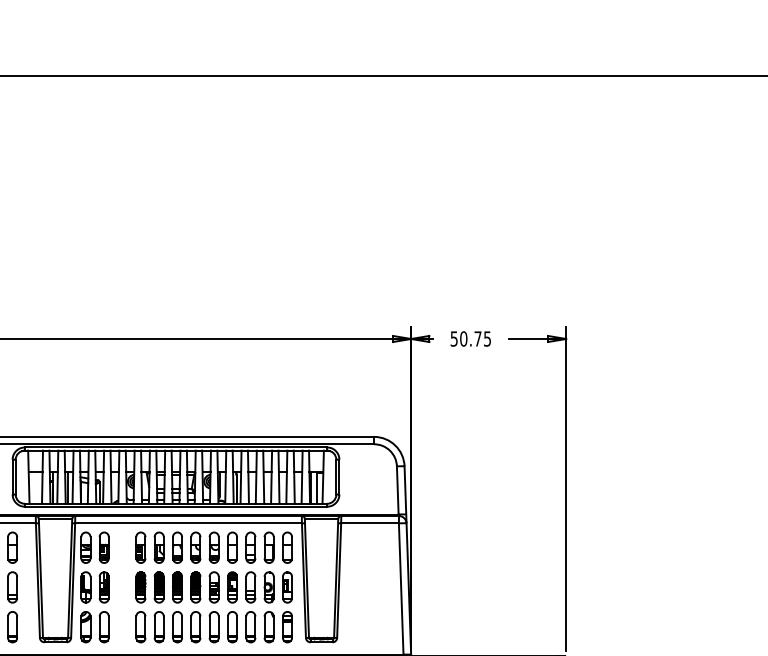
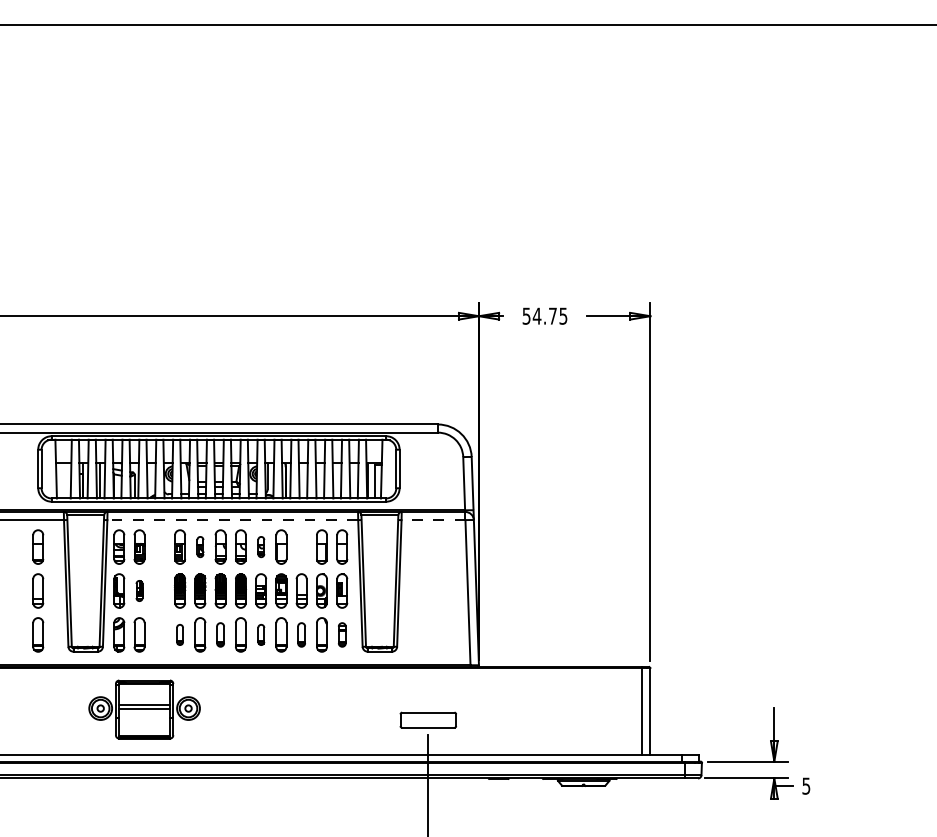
text: (463, 338) -> (536, 315), 50.75 -> 54.75
line: (188, 523) -> (232, 520), solid -> dashed
line: (370, 523) -> (433, 520), solid -> dashed
part: (159, 547) -> (200, 546), size x0.6
part: (214, 547) -> (261, 546), size x0.6
part: (250, 547) -> (301, 546), removed
part: (104, 586) -> (139, 590), size x0.6
part: (140, 626) -> (179, 634), size x0.6
part: (177, 626) -> (220, 634), size x0.7
part: (214, 626) -> (261, 634), size x0.6
part: (250, 626) -> (301, 634), size x0.7
part: (287, 626) -> (342, 634), size x0.7

